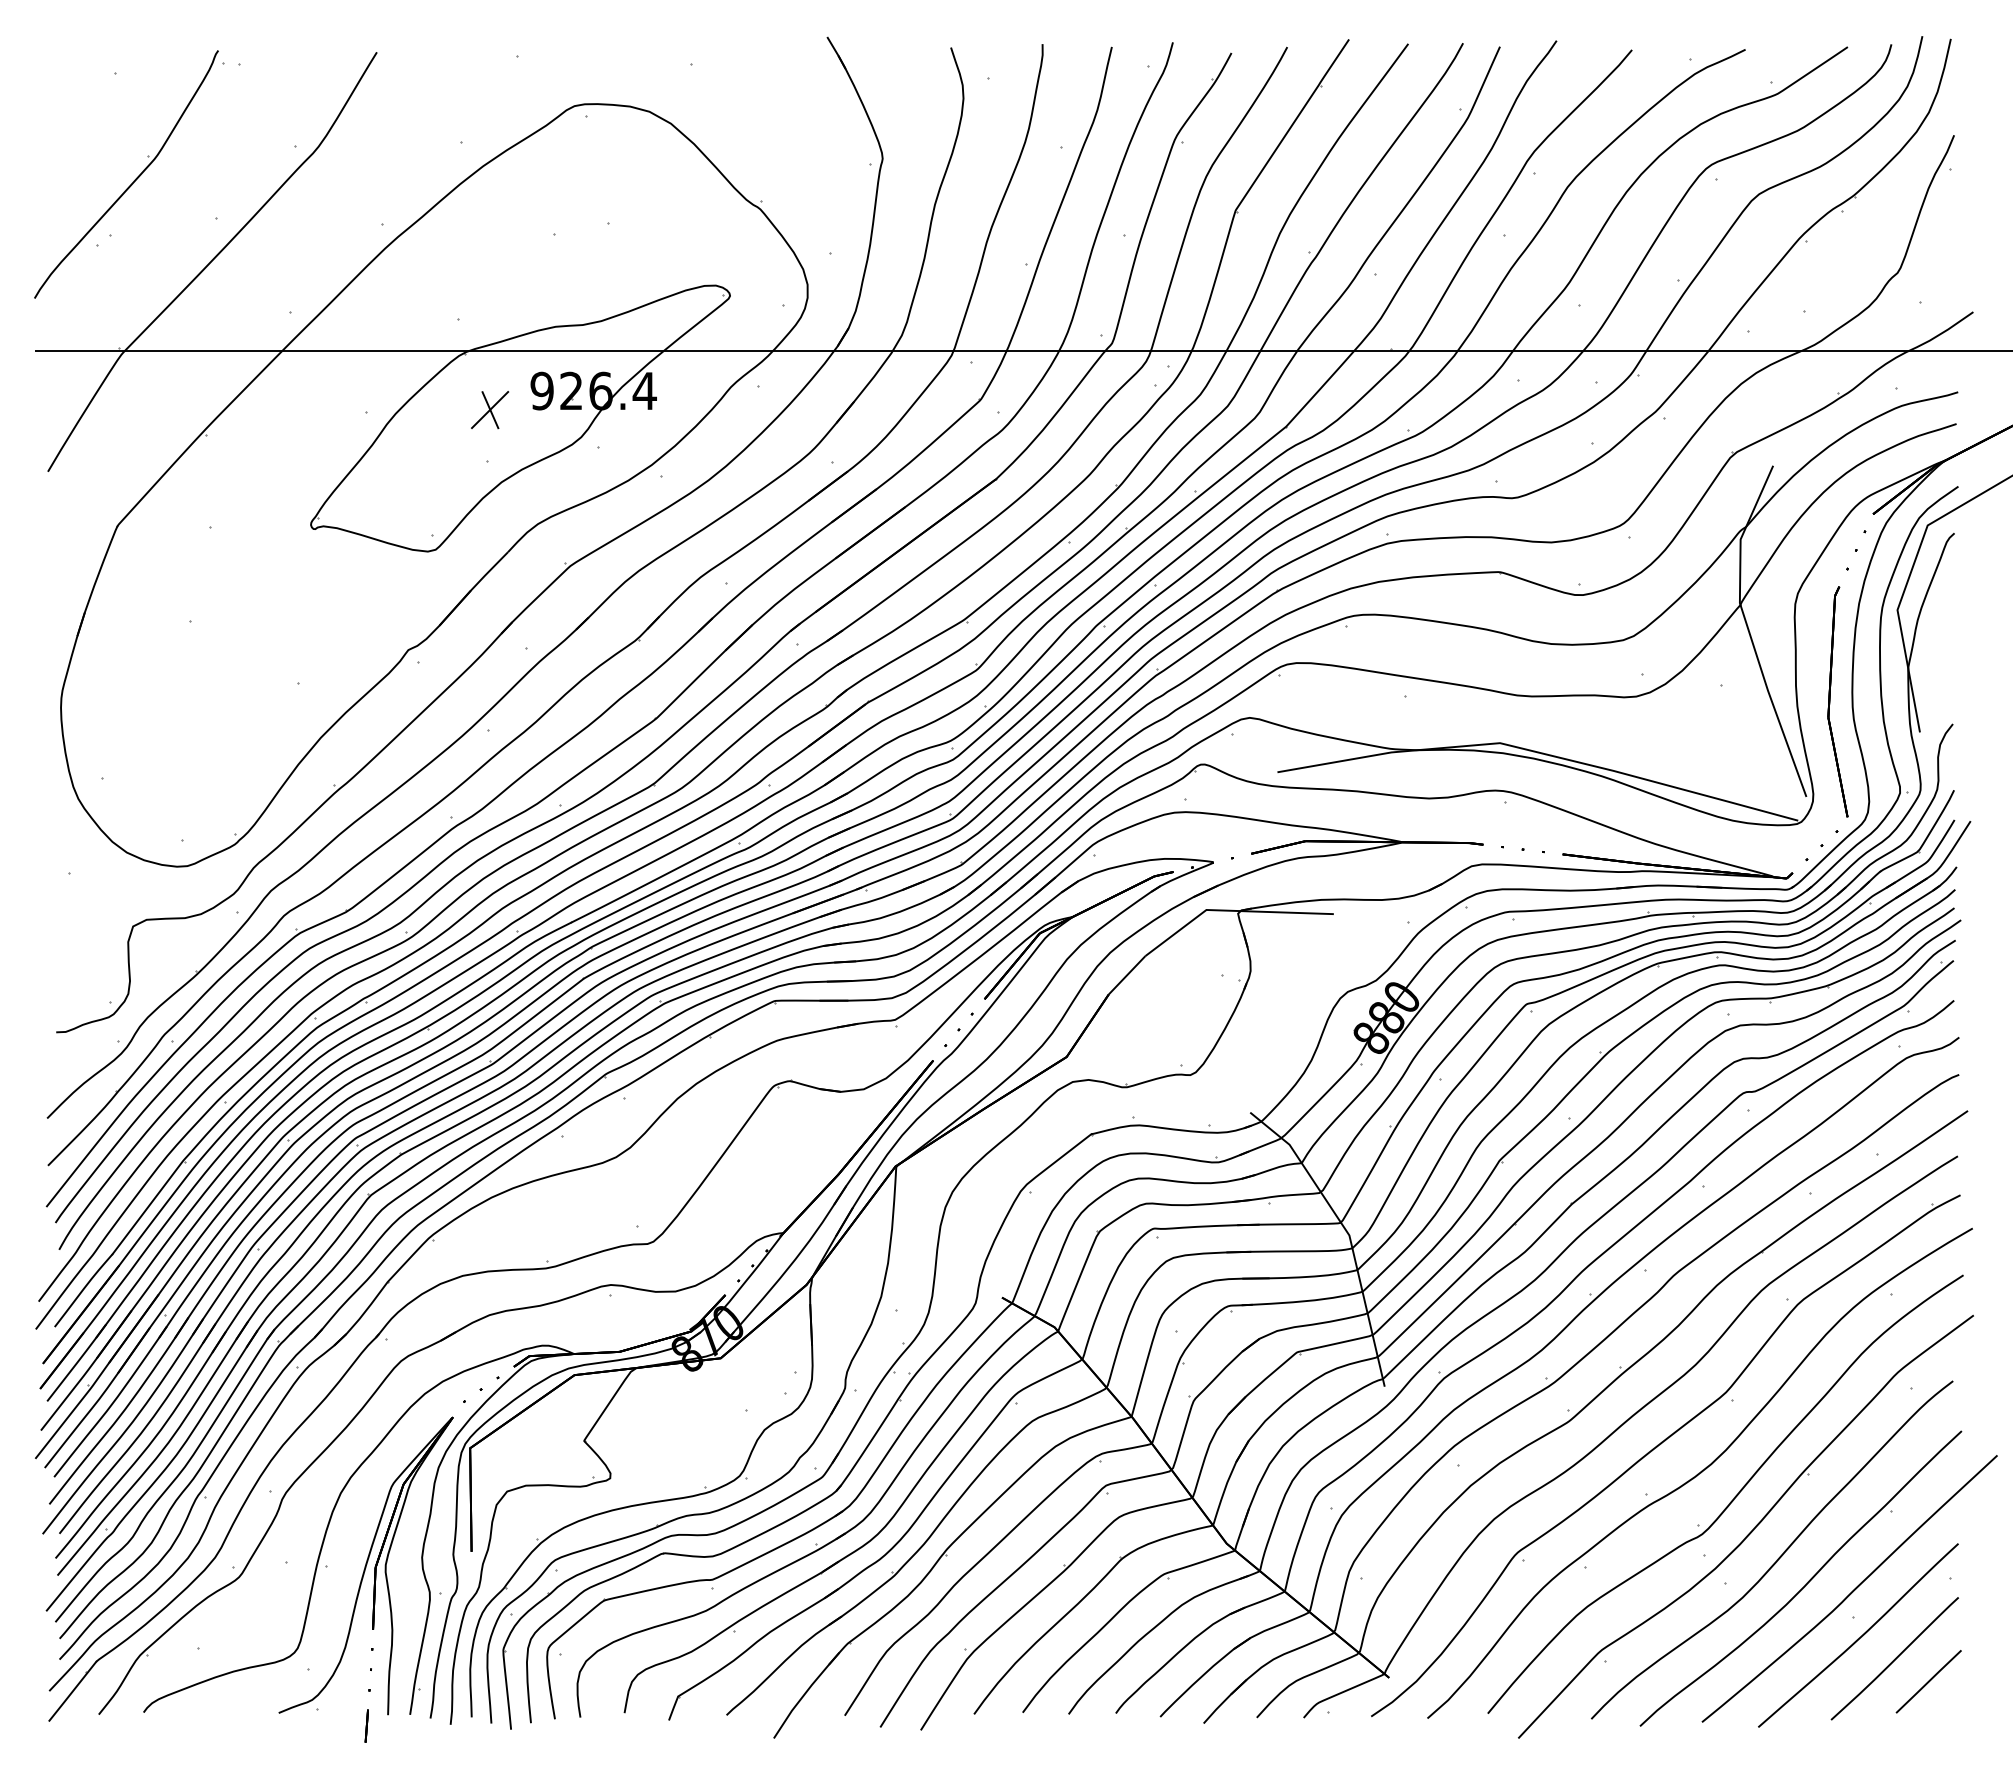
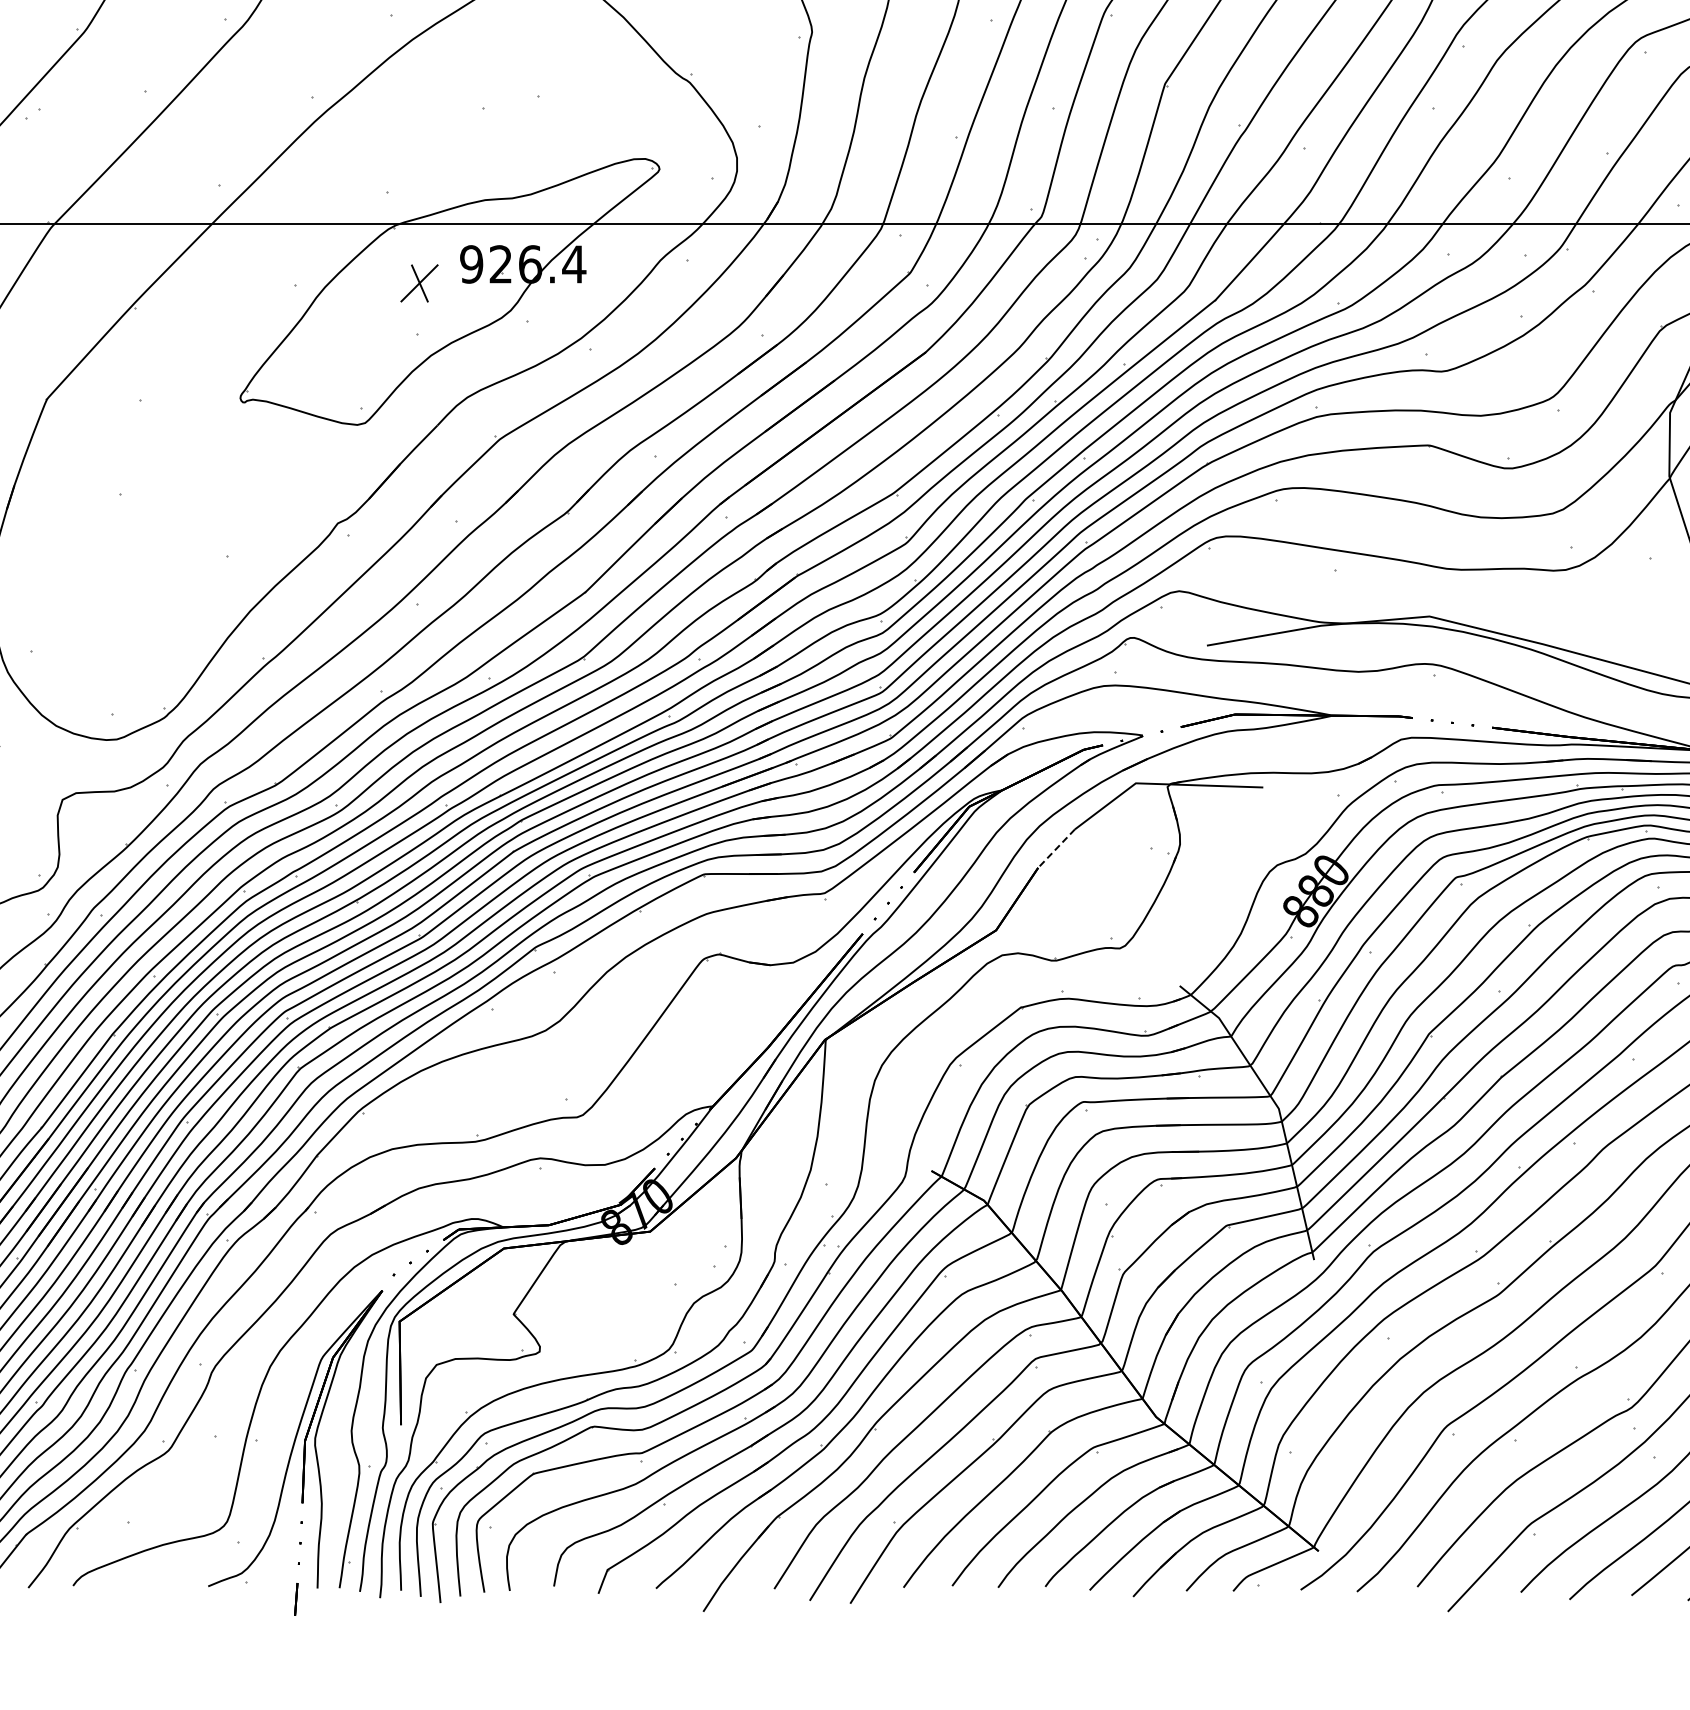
line: (1127, 975) -> (1056, 848), solid -> dashed

